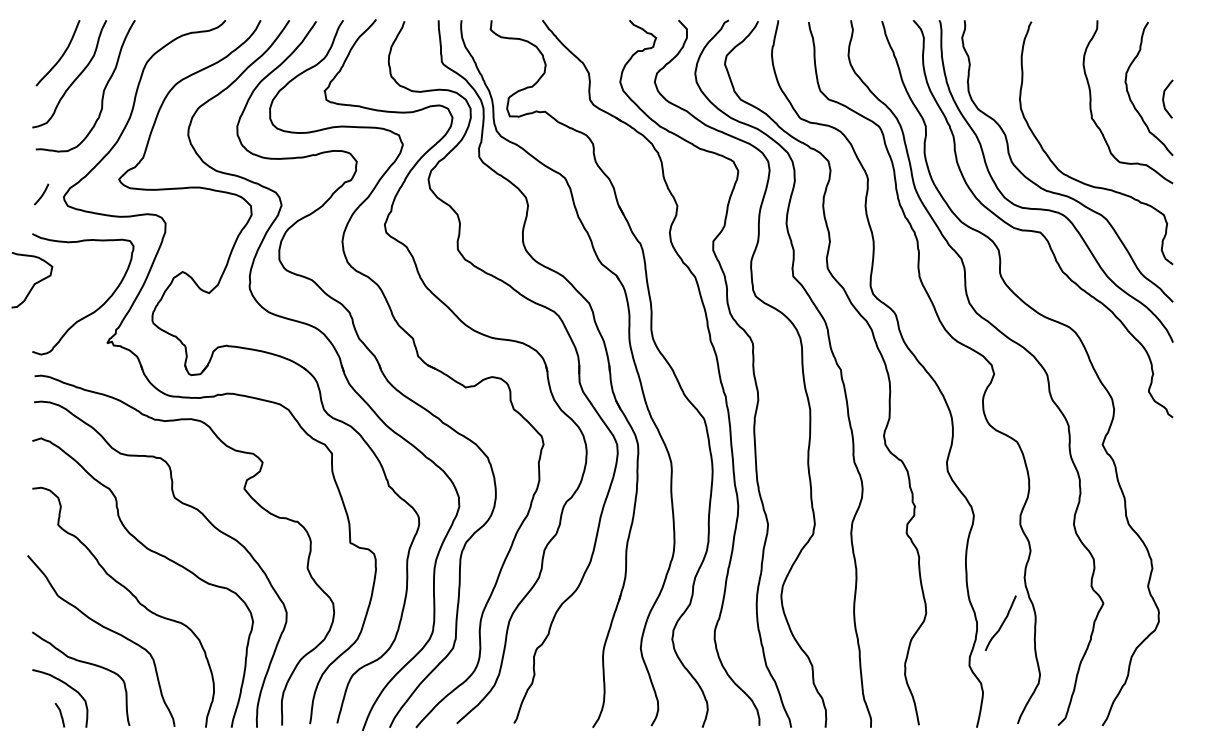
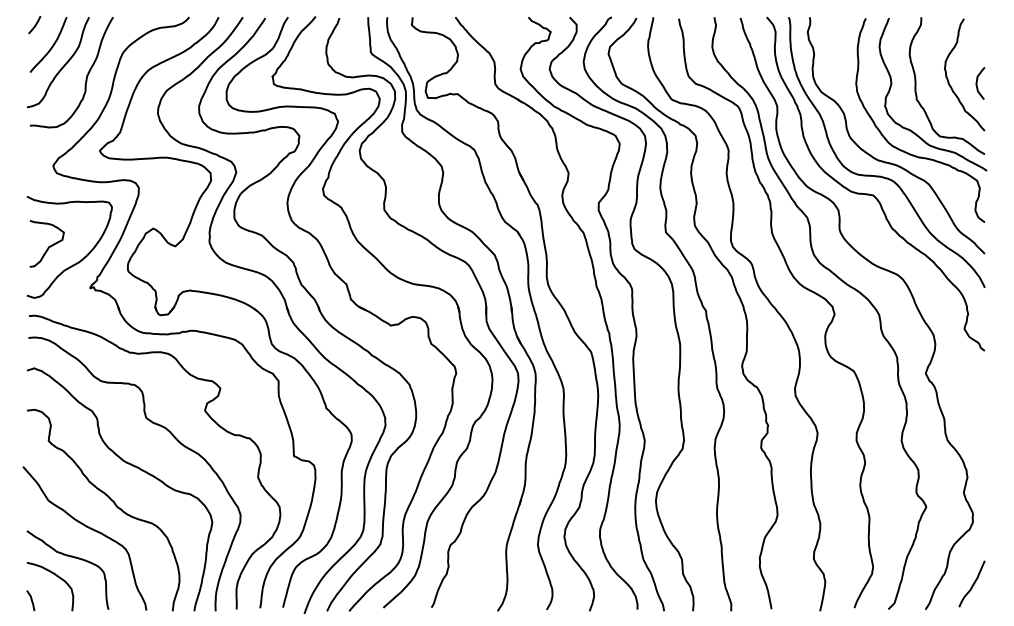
curve: (1085, 154) -> (911, 129), added
curve: (41, 194) -> (34, 24), moved
curve: (35, 282) -> (49, 245), moved
curve: (1001, 623) -> (972, 584), moved
line: (60, 715) -> (31, 601), moved

